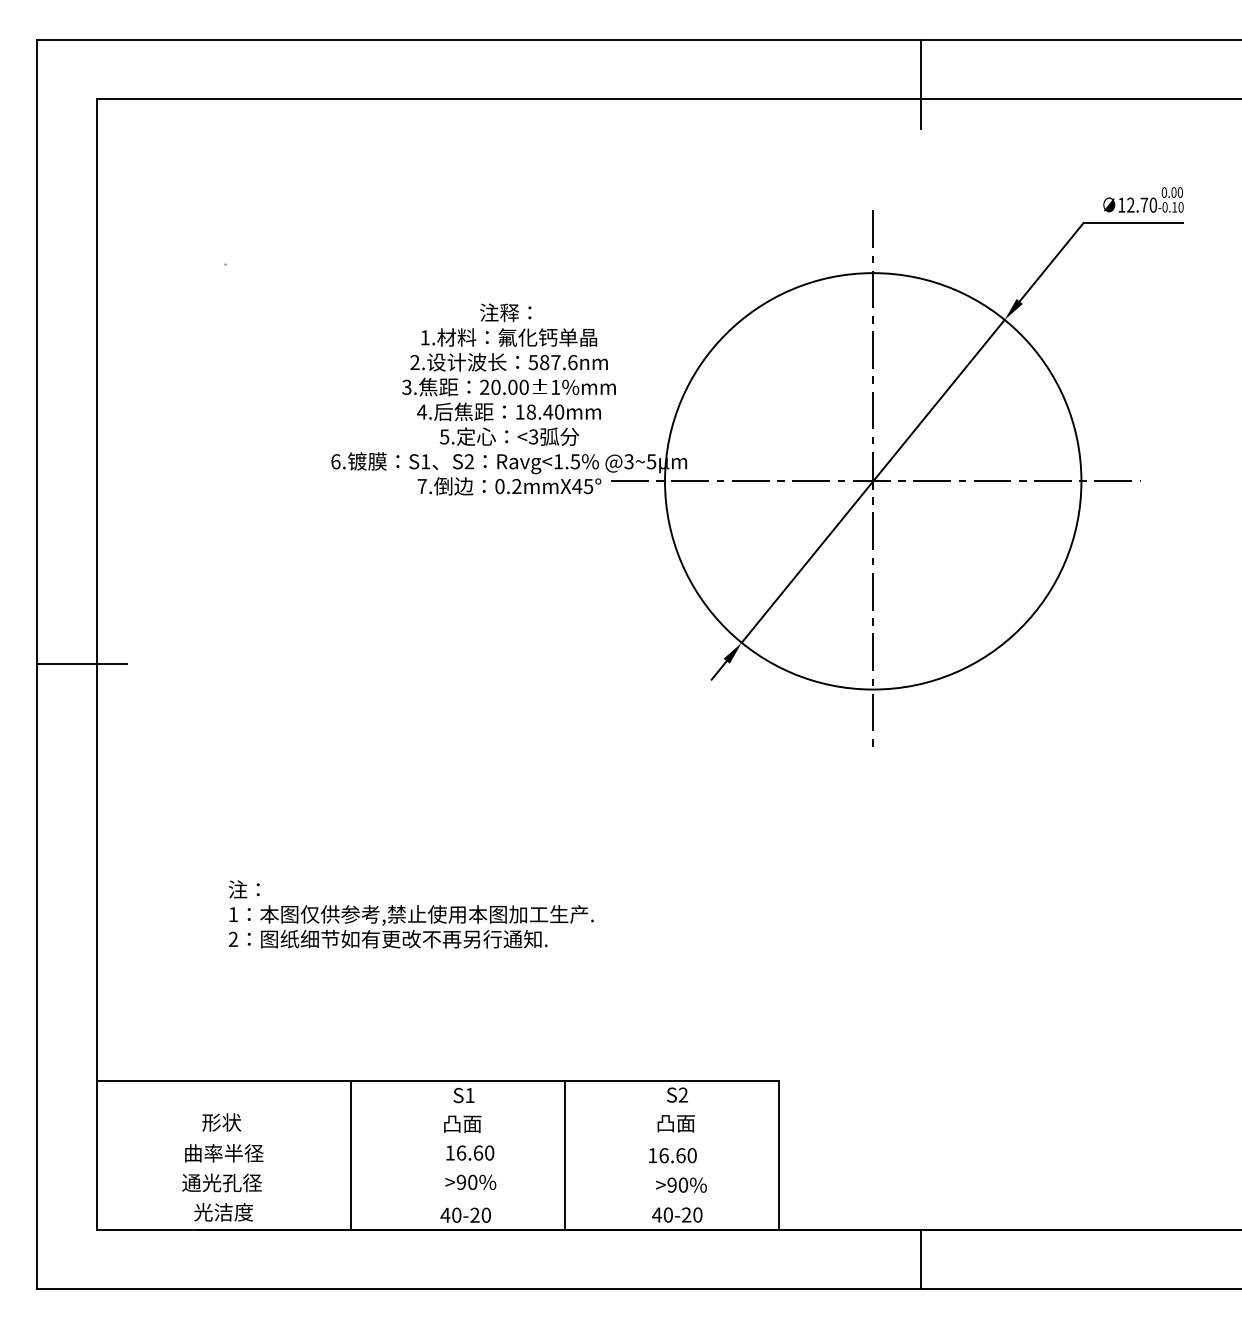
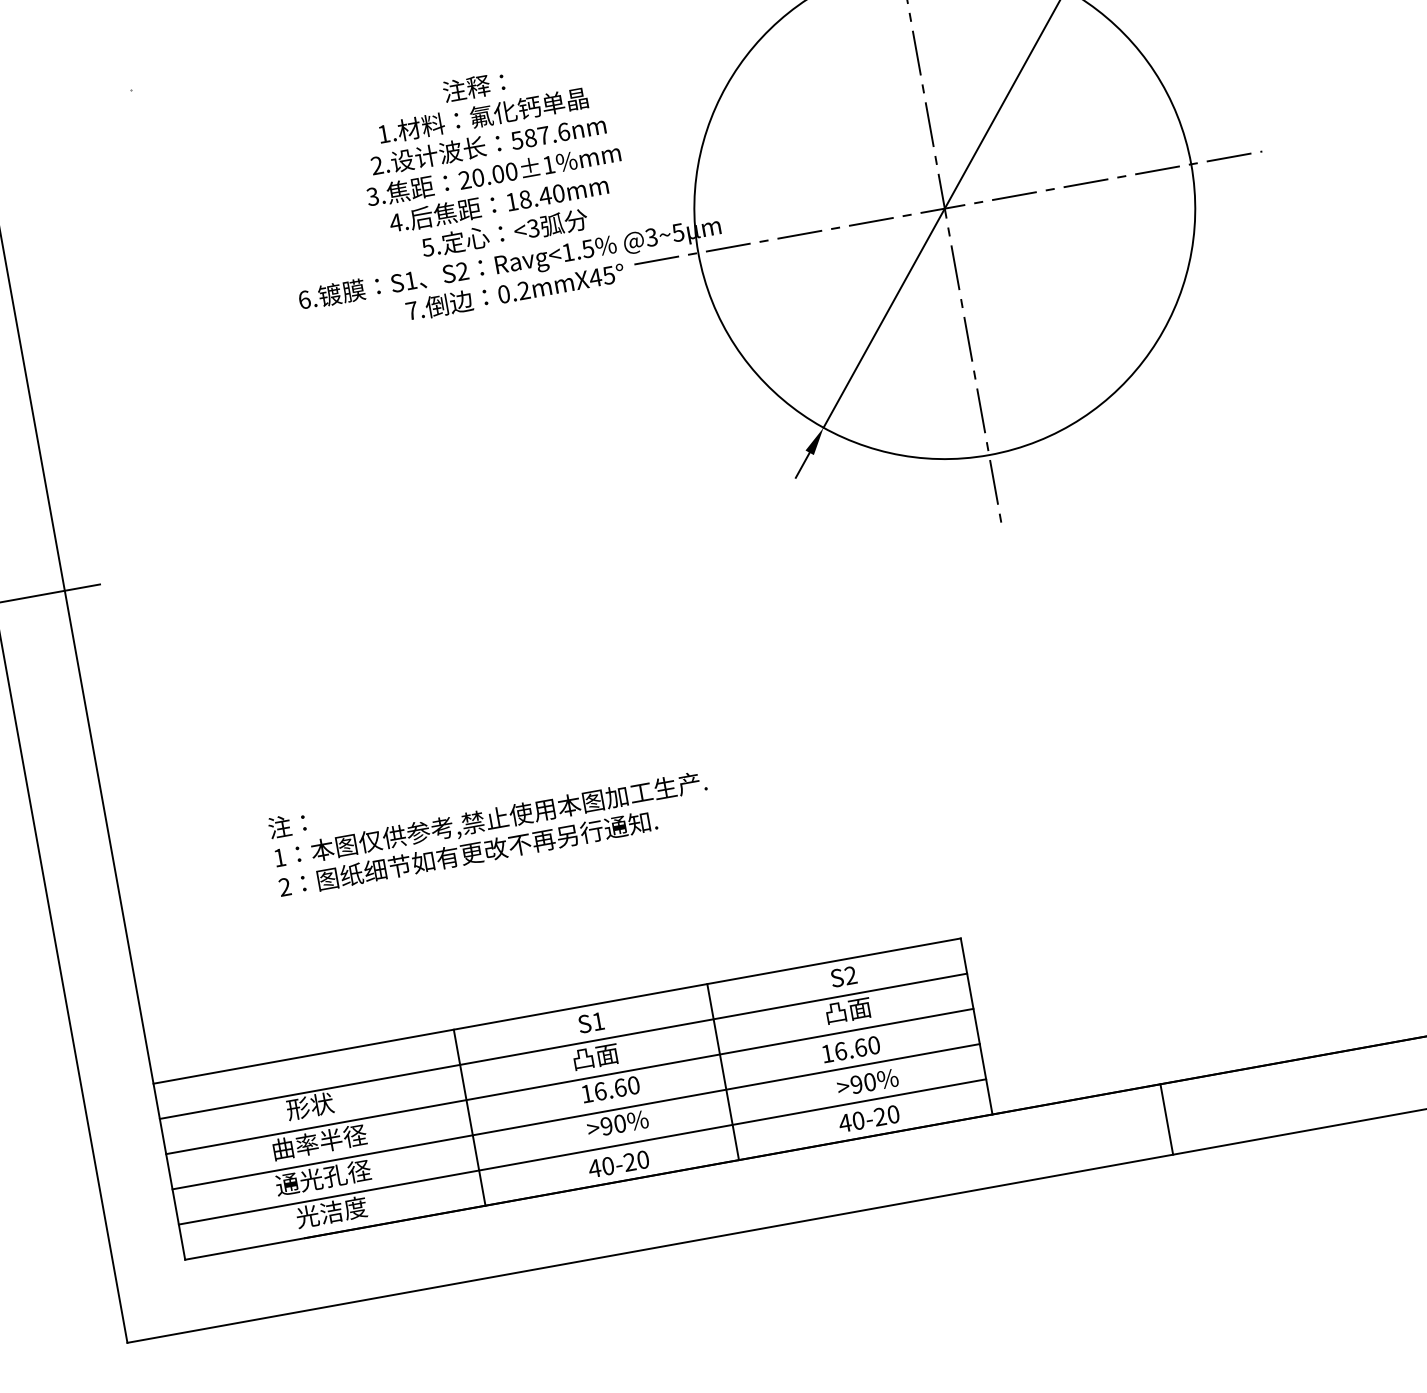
line: (437, 1110) -> (563, 1046), added
line: (437, 1140) -> (569, 1081), added
line: (437, 1170) -> (575, 1117), added
line: (437, 1199) -> (582, 1151), added

